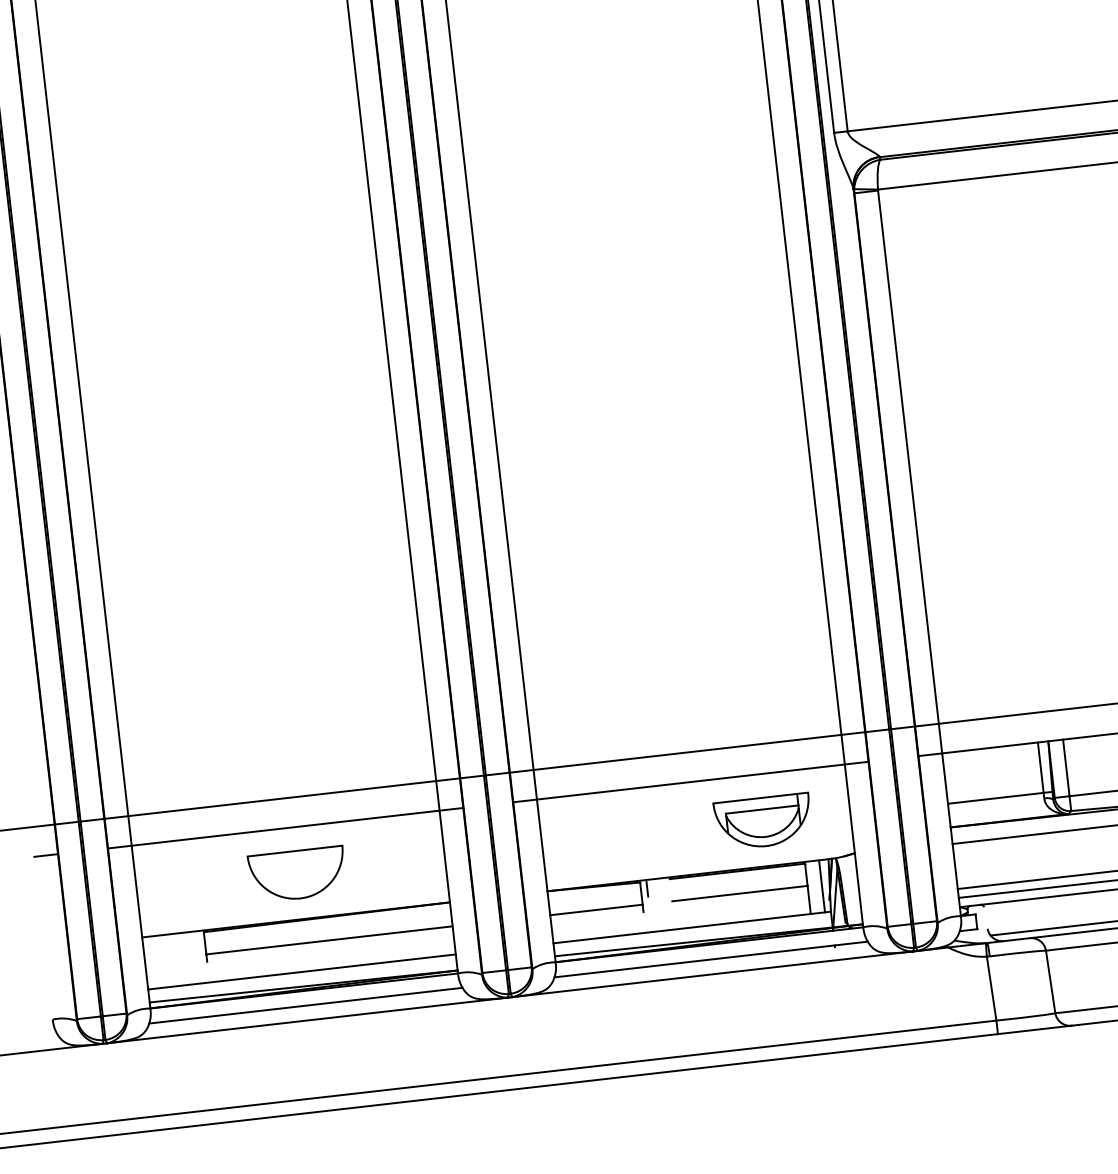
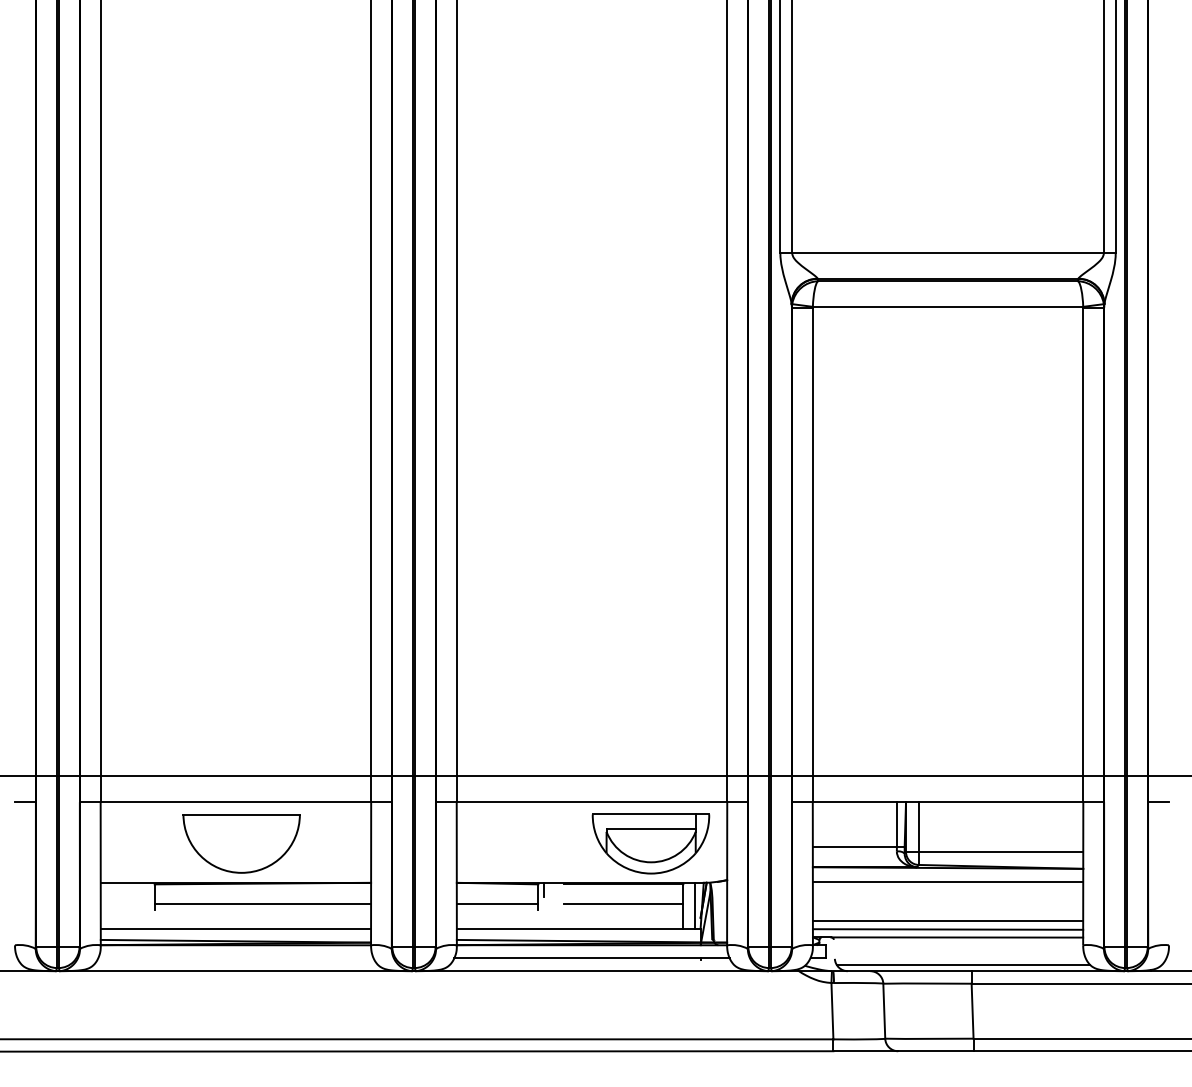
part: (762, 822) -> (650, 844), size x1.4
part: (297, 874) -> (241, 843), size x1.4
line: (305, 1006) -> (235, 958), removed

